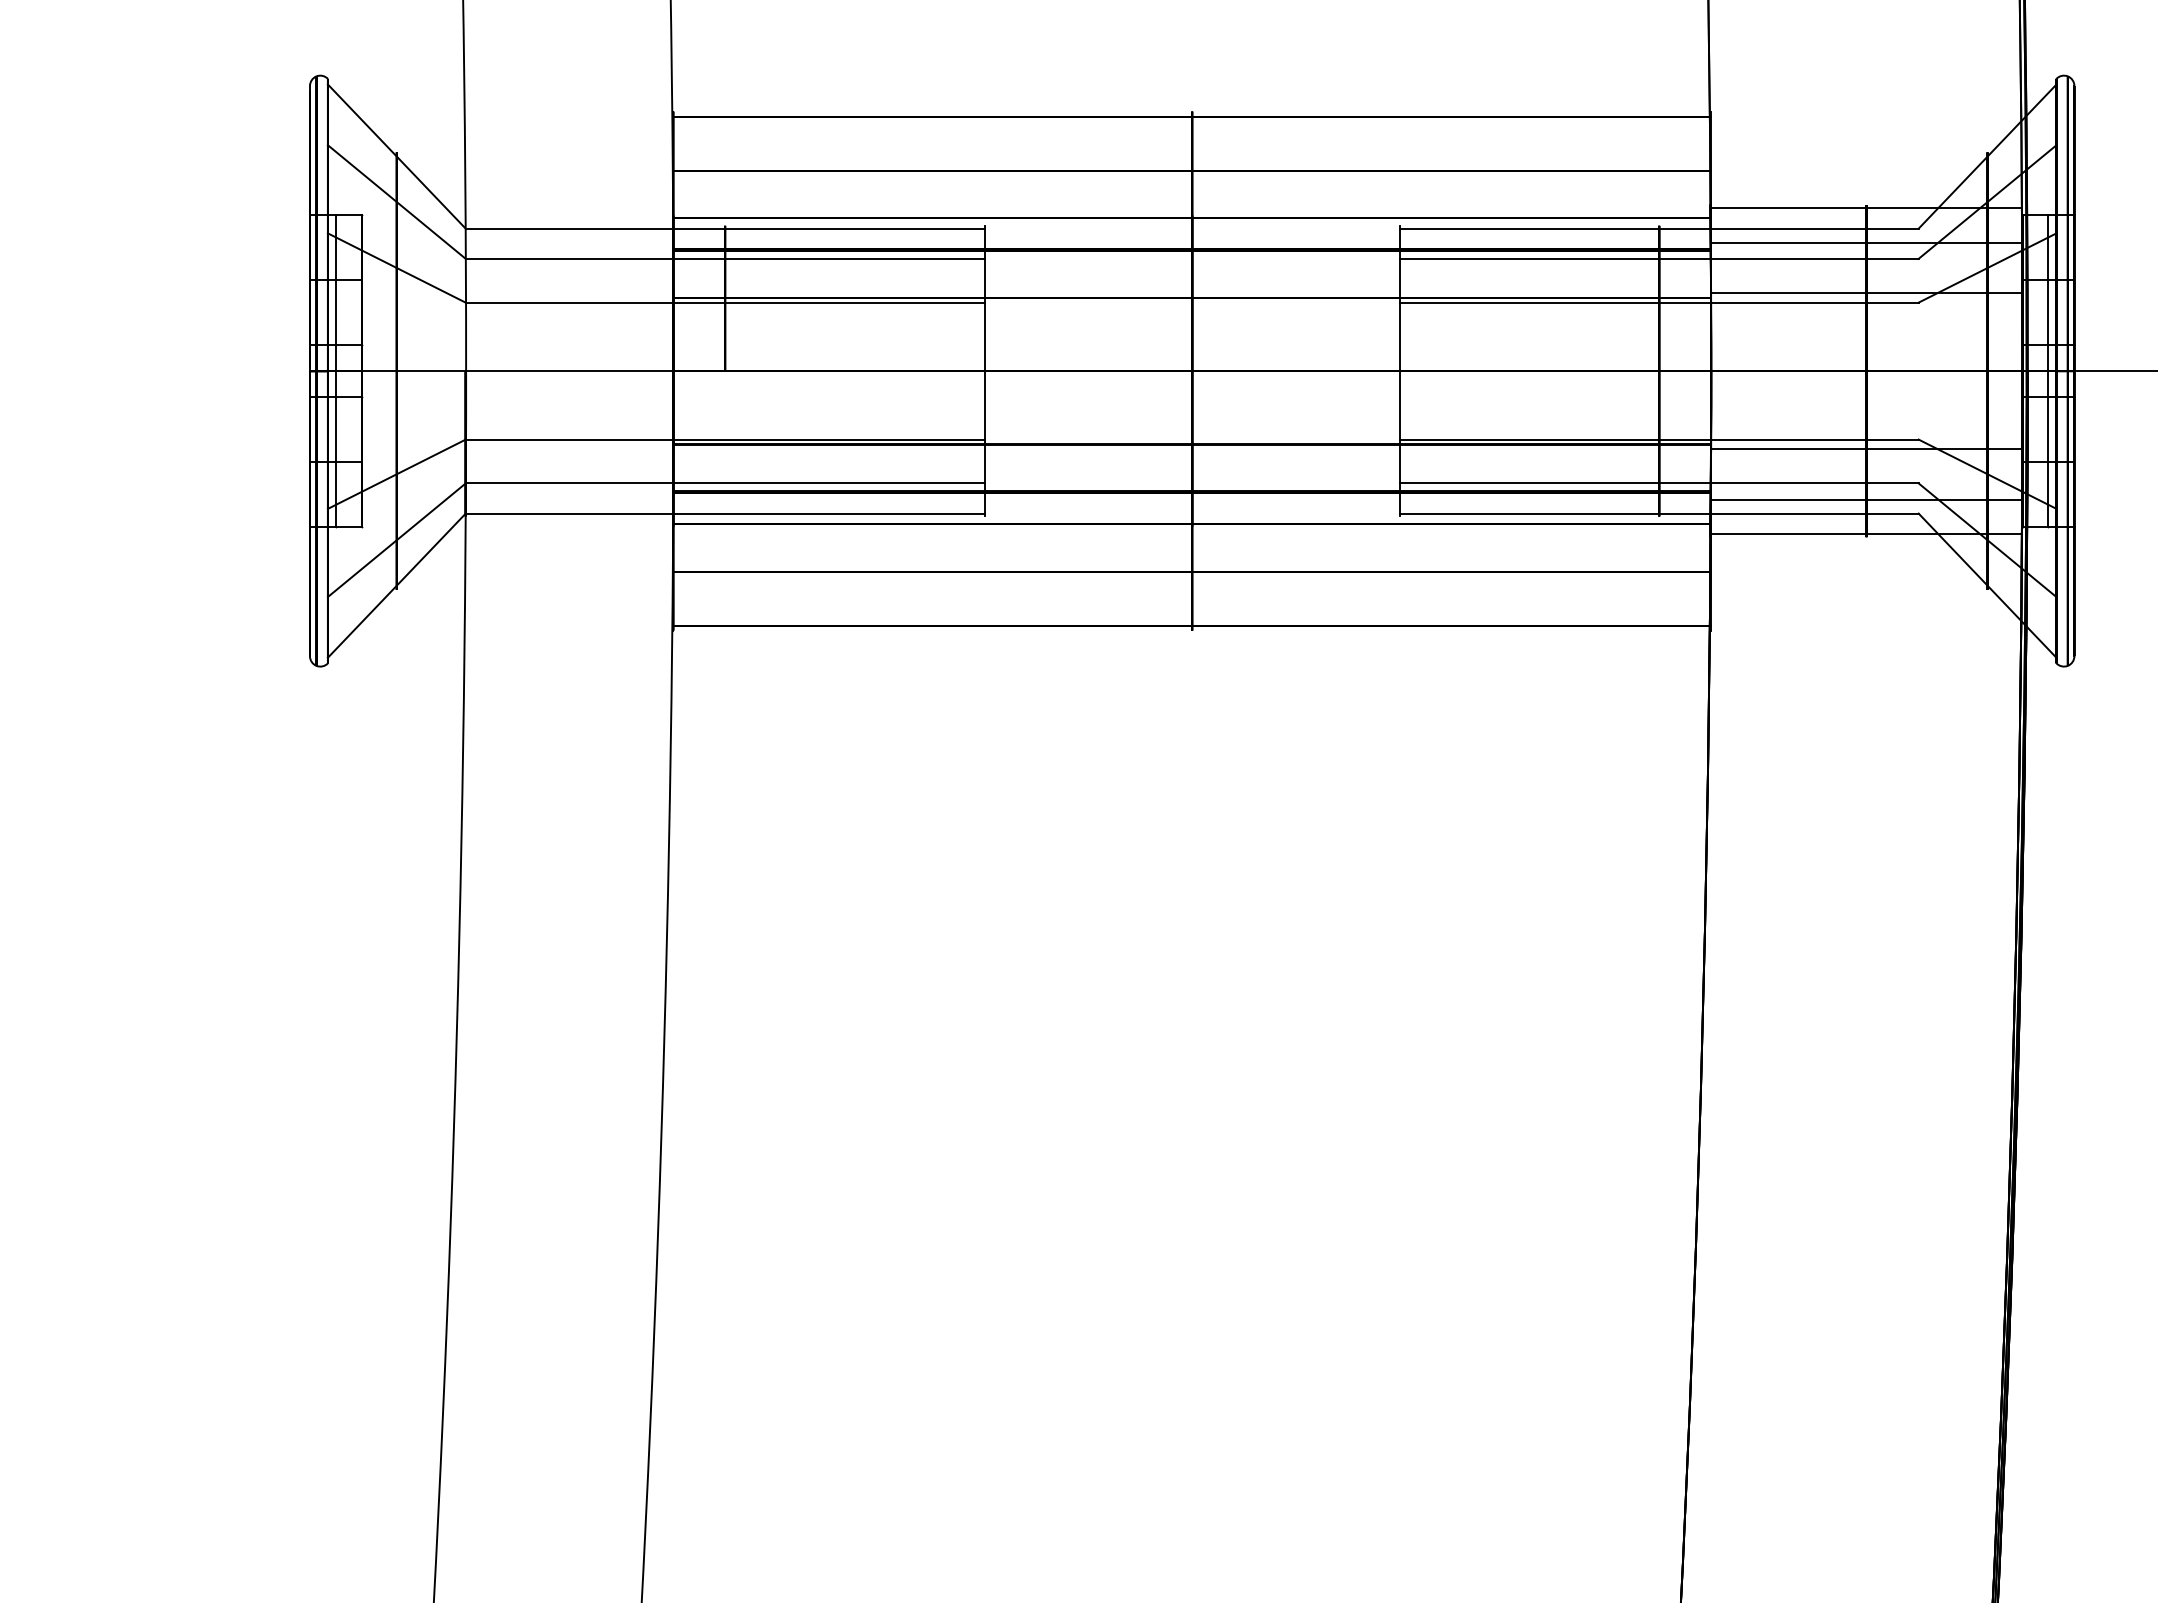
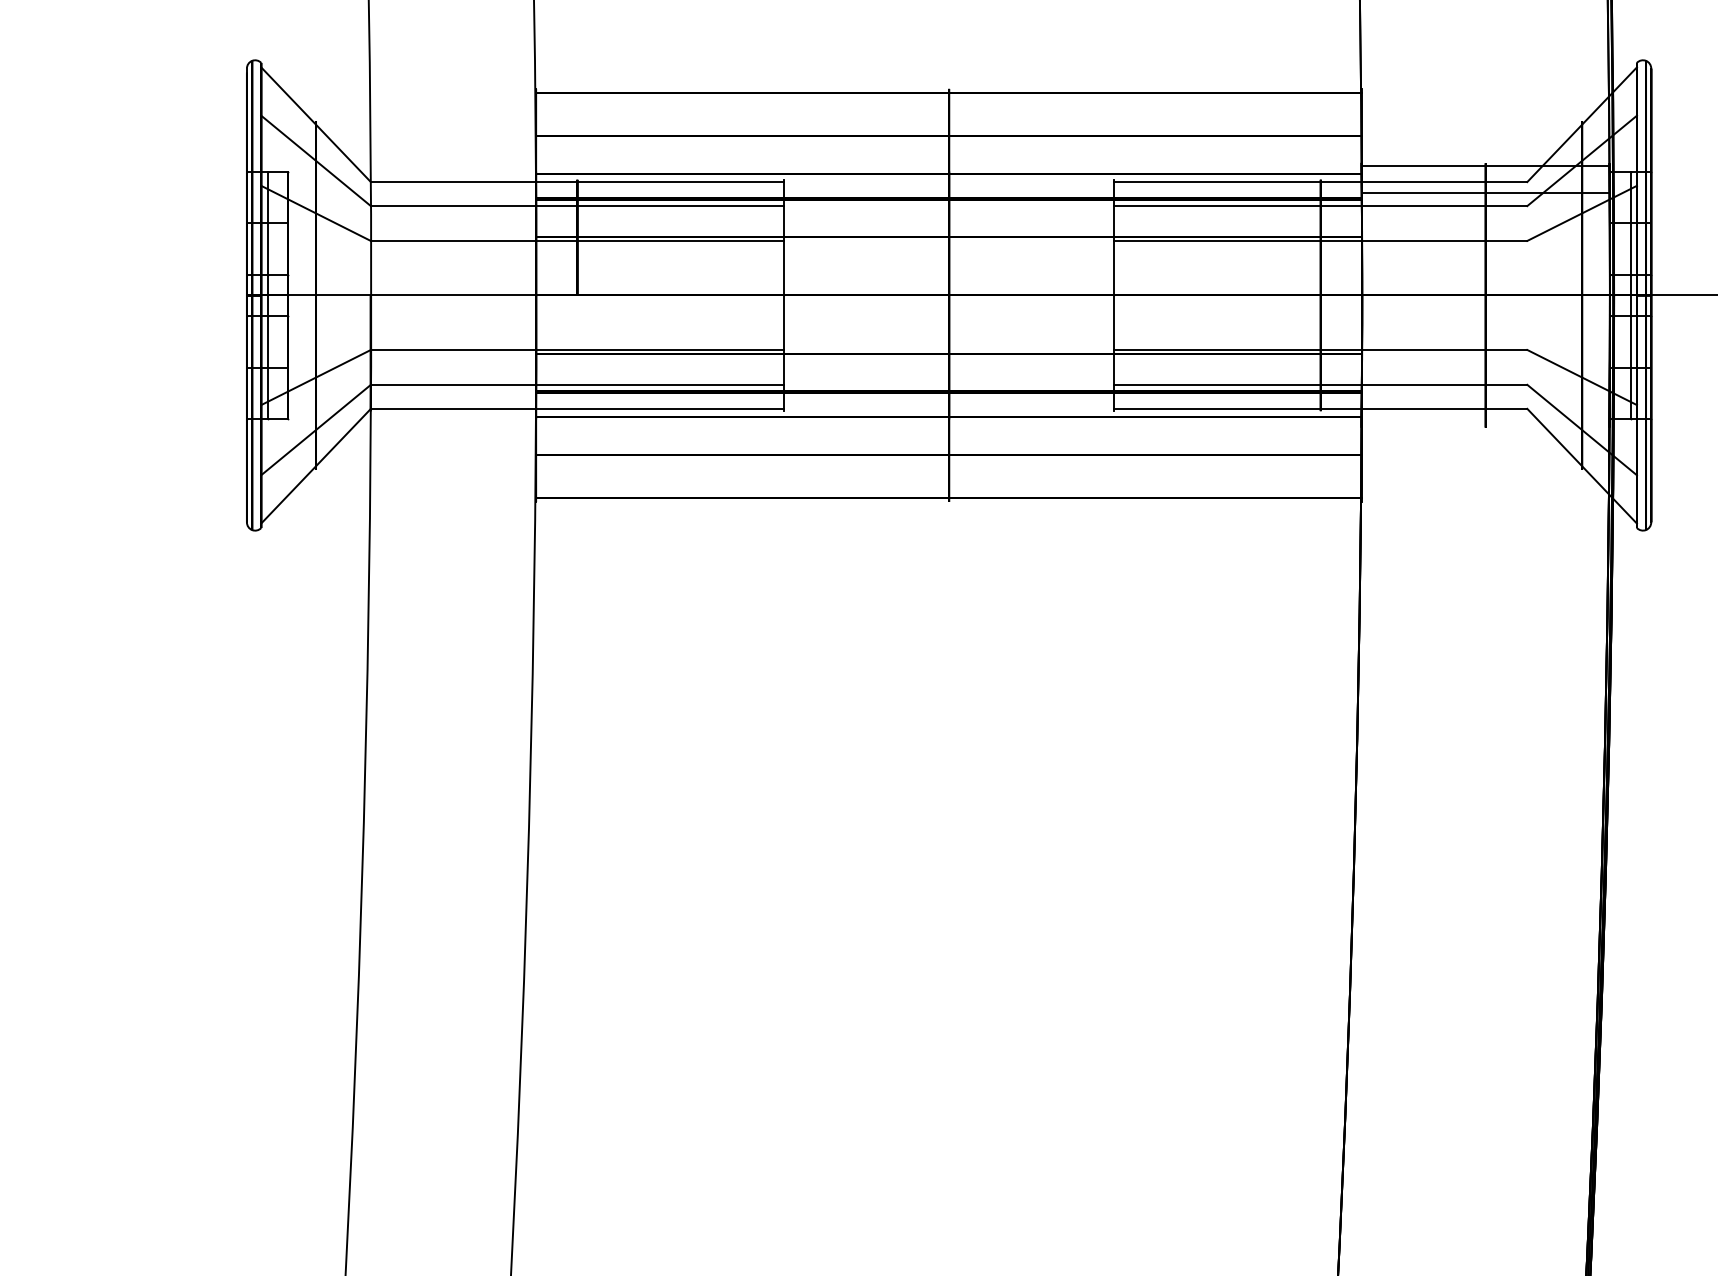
line: (1866, 292) -> (1485, 232), removed
line: (1866, 449) -> (1485, 357), removed
line: (1866, 499) -> (1485, 397), removed
line: (1865, 533) -> (1484, 424), removed

